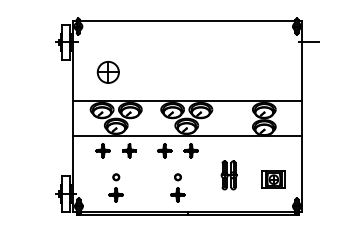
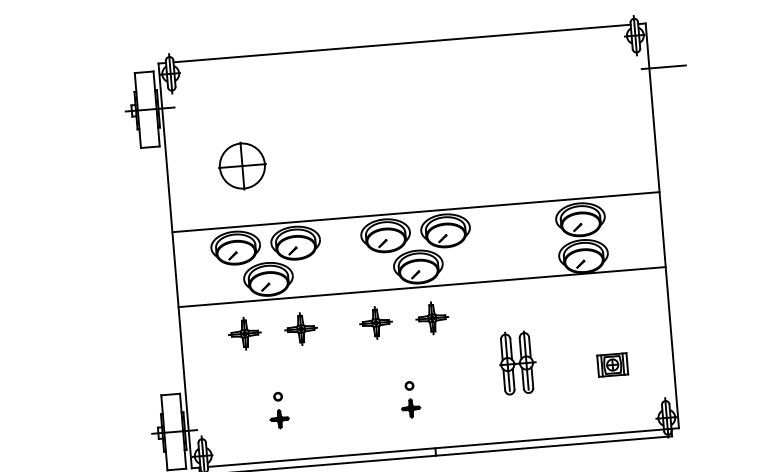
part: (273, 179) -> (612, 364), size x0.6
part: (115, 187) -> (277, 409), size x0.6
part: (177, 187) -> (409, 398), size x0.6

